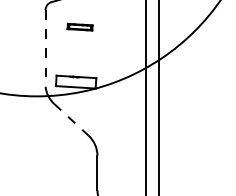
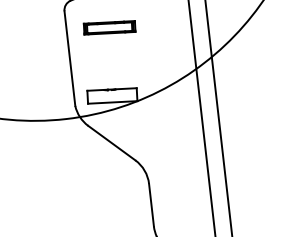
part: (79, 26) -> (108, 26), size x1.67
line: (45, 48) -> (69, 58), dashed -> solid
line: (71, 119) -> (111, 142), dashed -> solid

